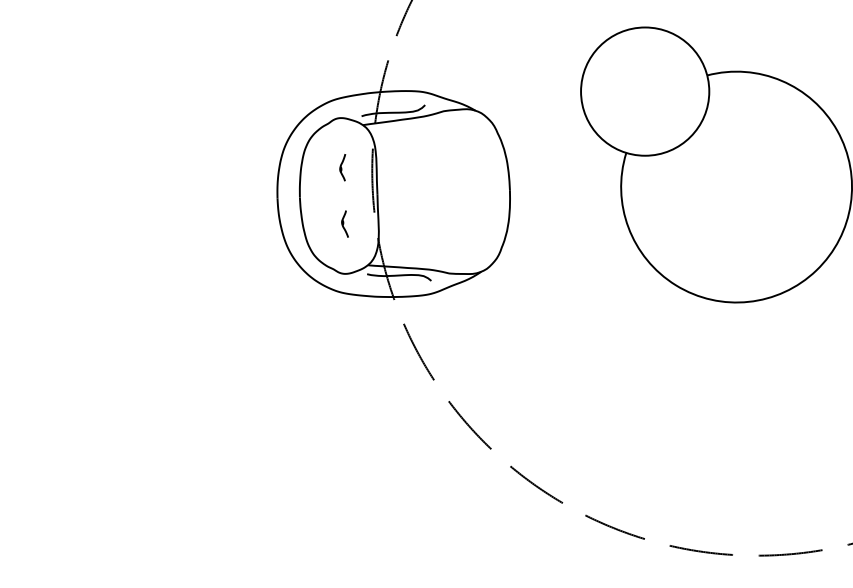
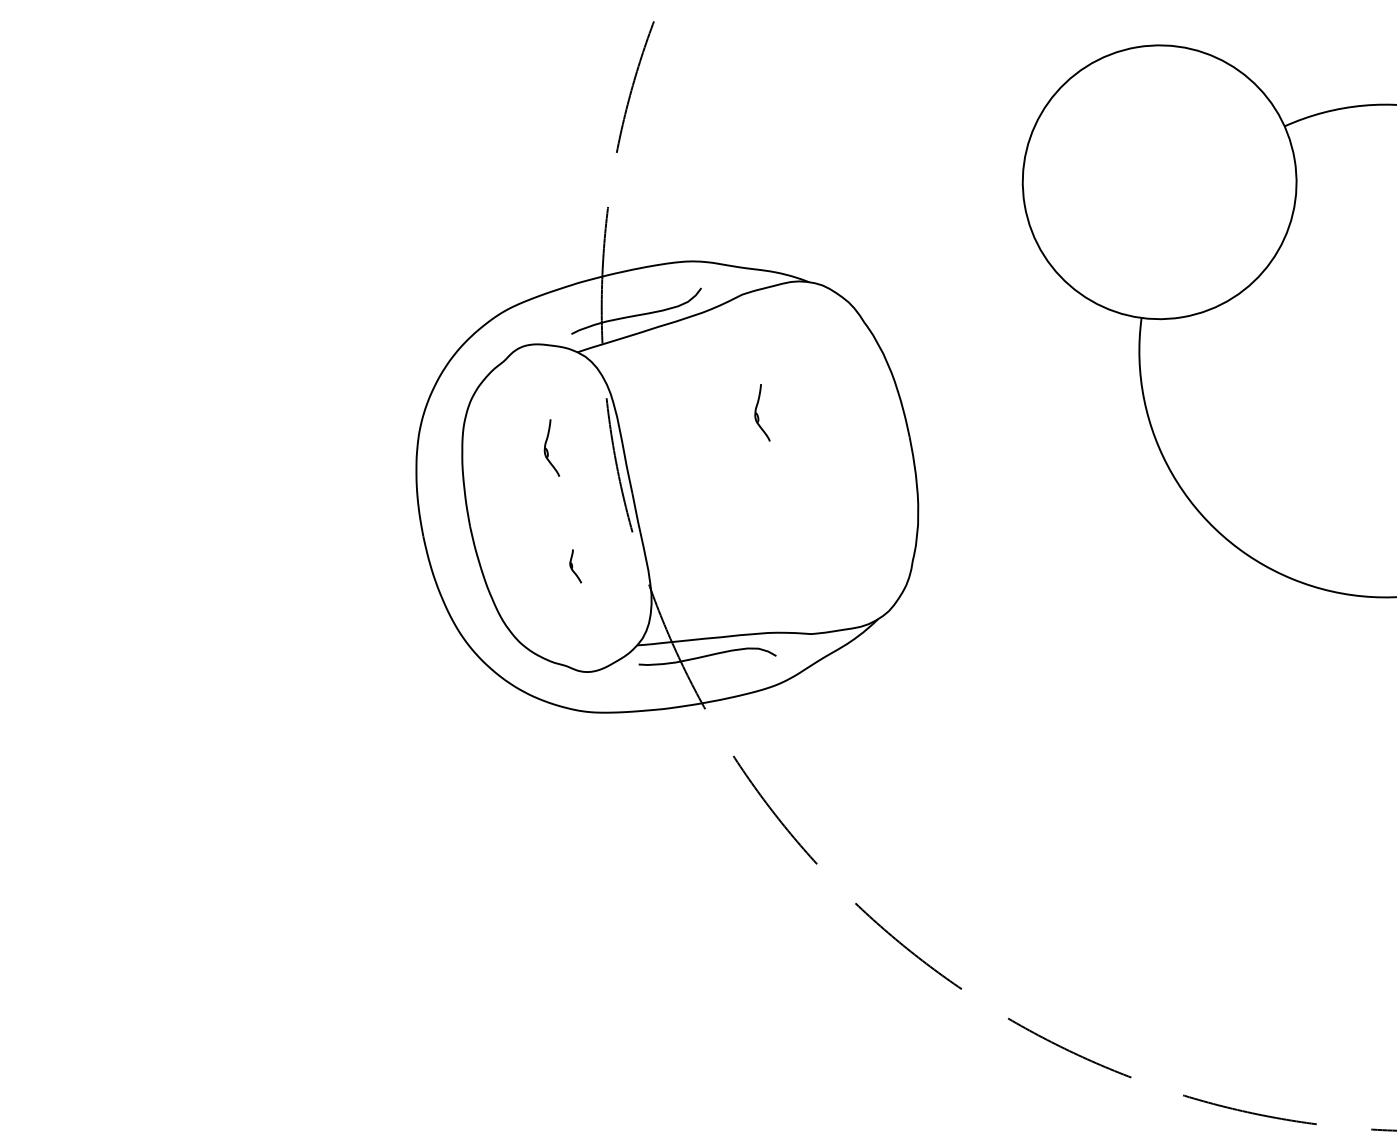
part: (442, 167) -> (759, 413), added
part: (344, 223) -> (573, 565), size x0.6

